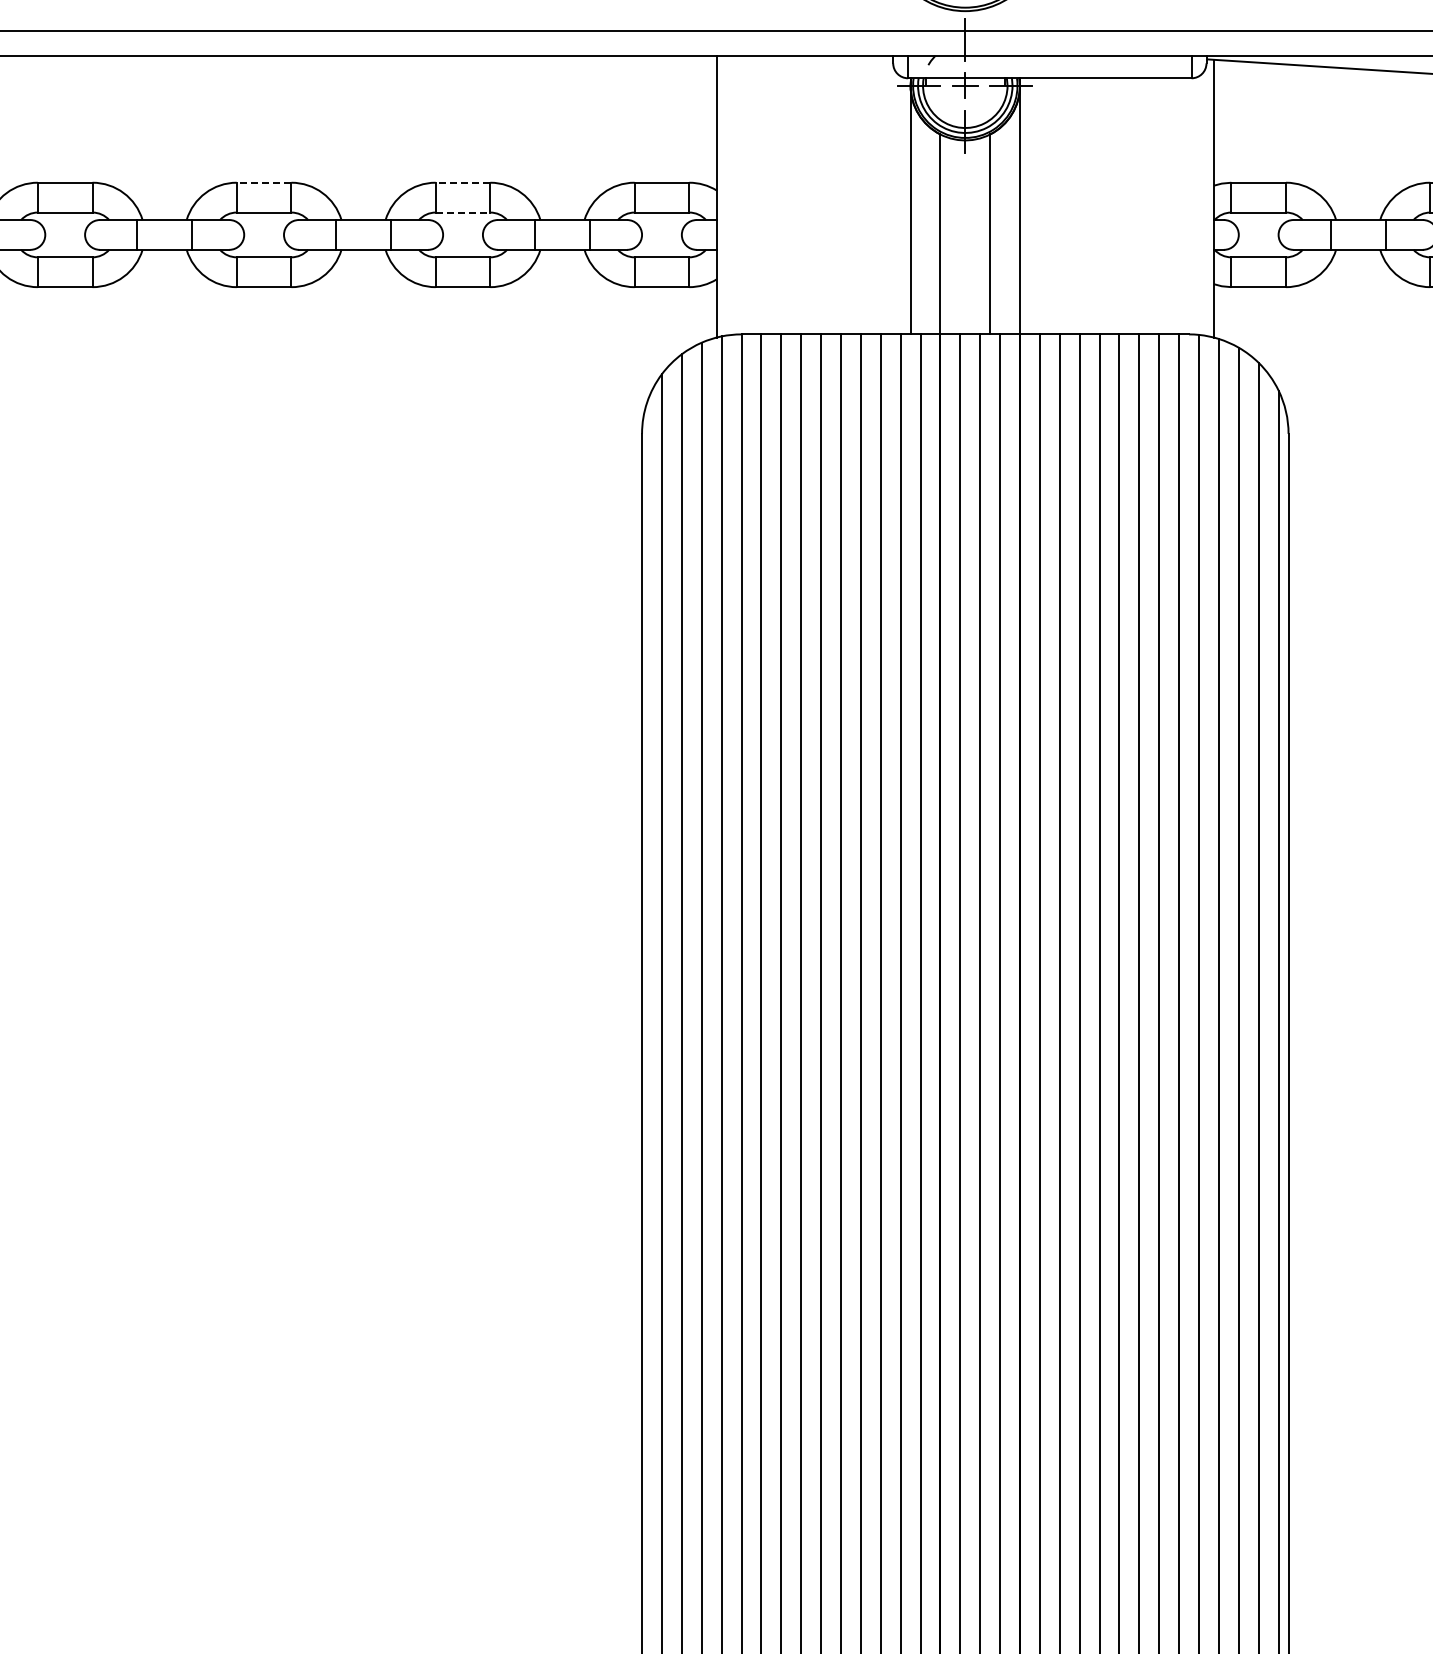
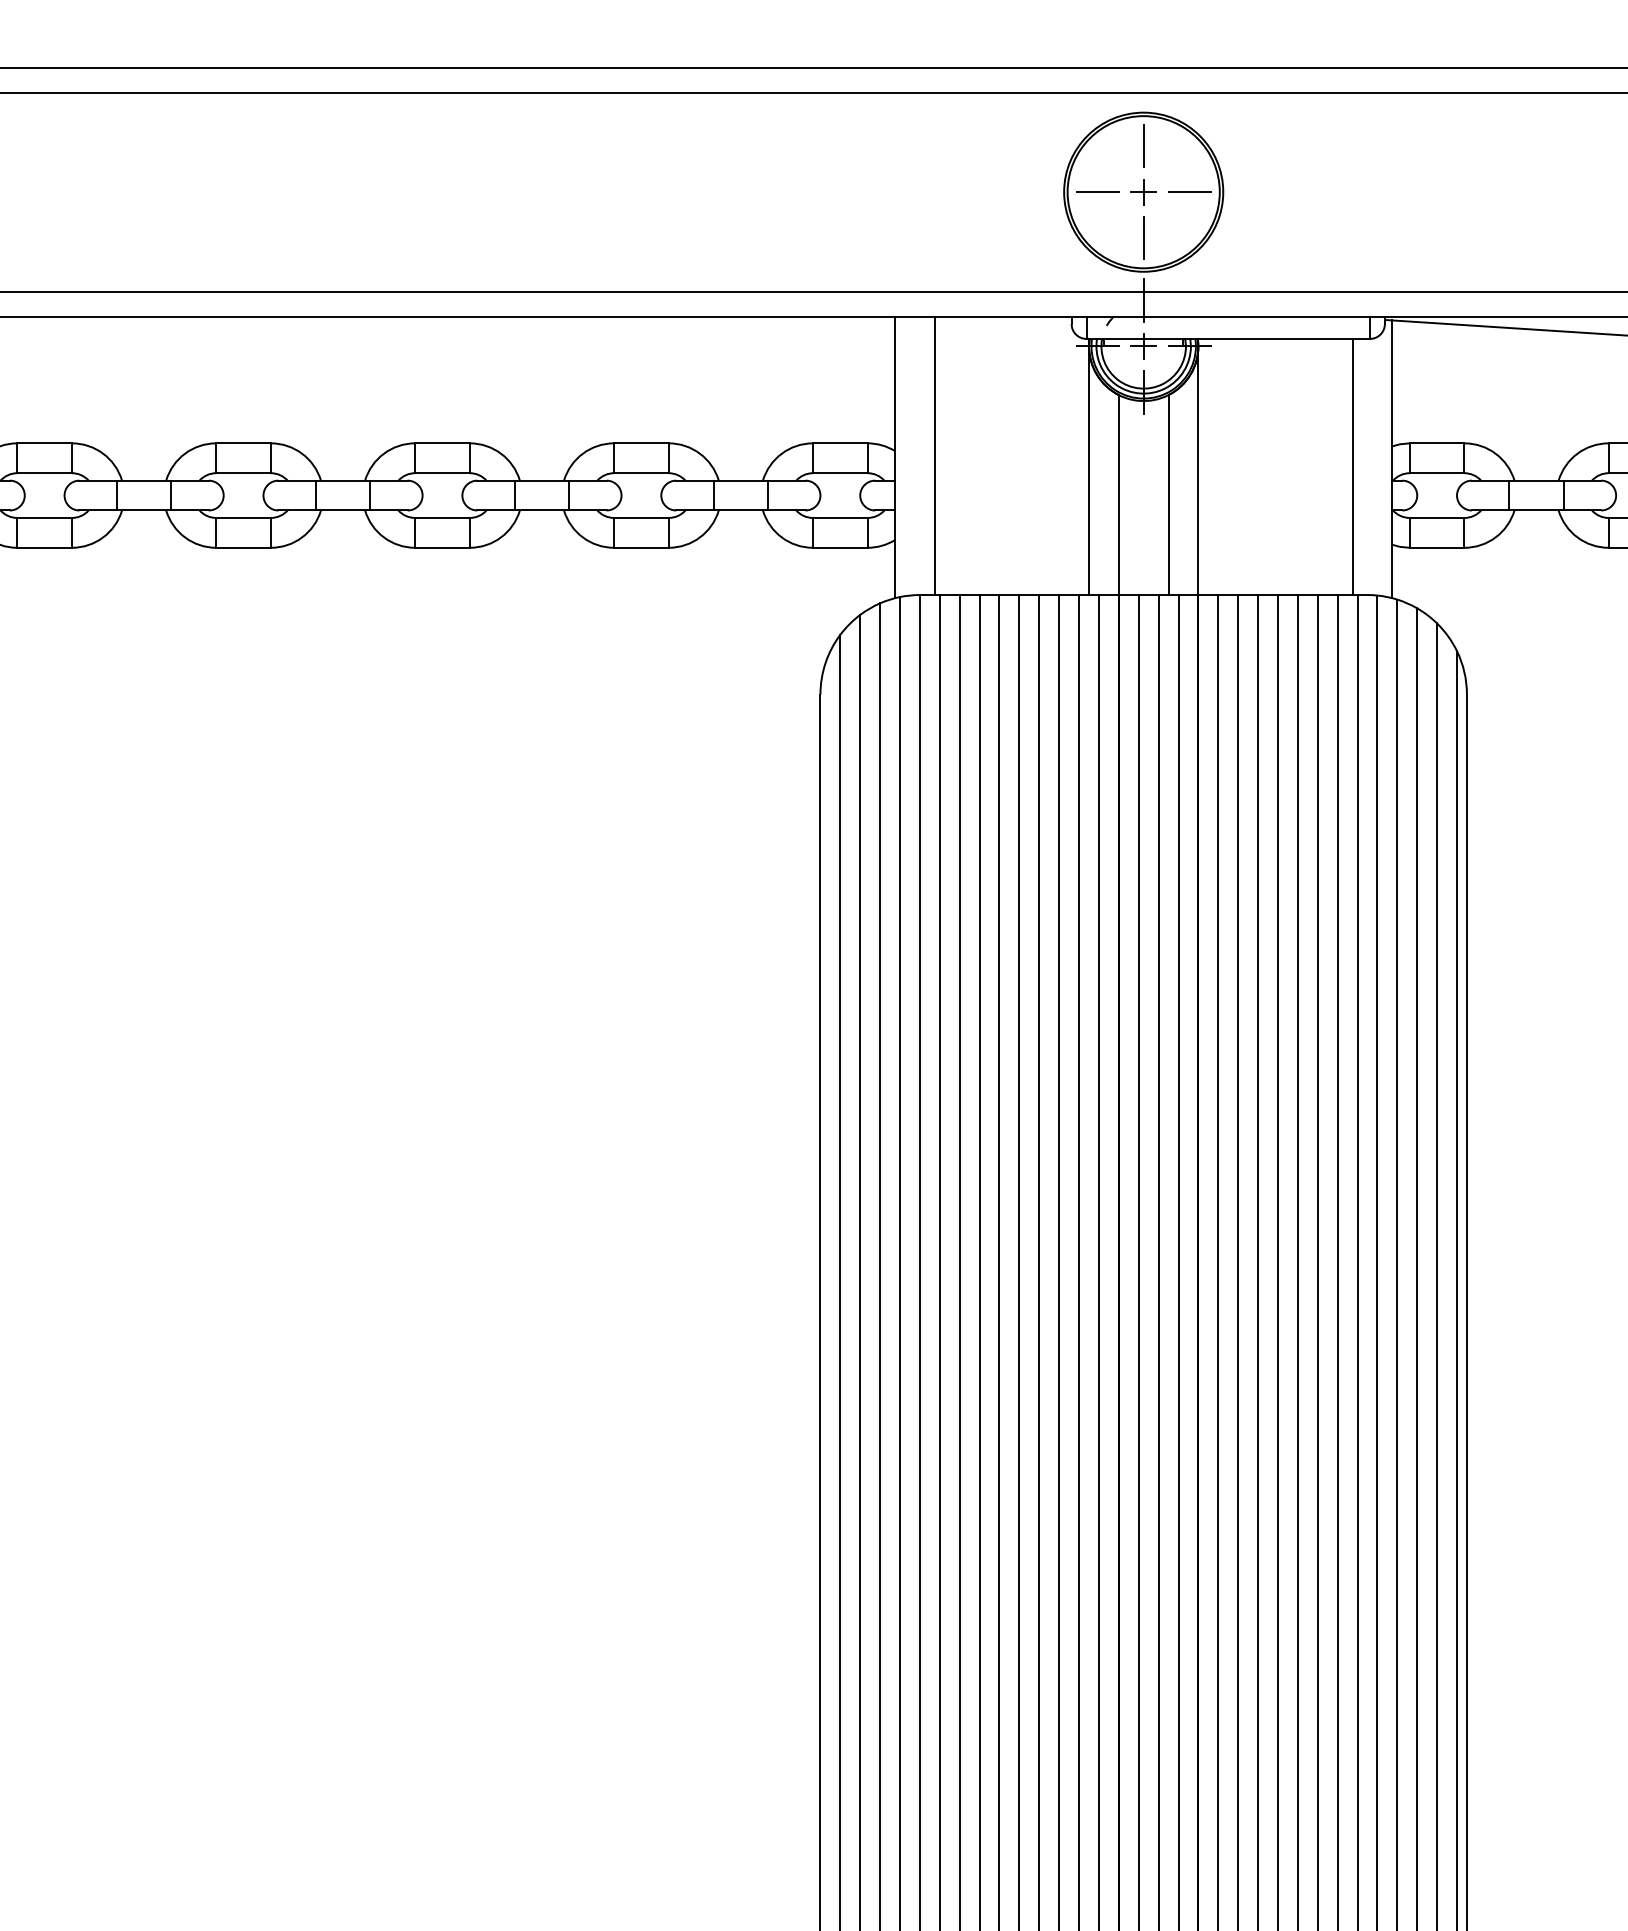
line: (264, 182) -> (442, 443), dashed -> solid
line: (462, 182) -> (640, 443), dashed -> solid
line: (756, 194) -> (934, 455), added
line: (1174, 205) -> (1352, 466), added
line: (463, 212) -> (641, 473), dashed -> solid

